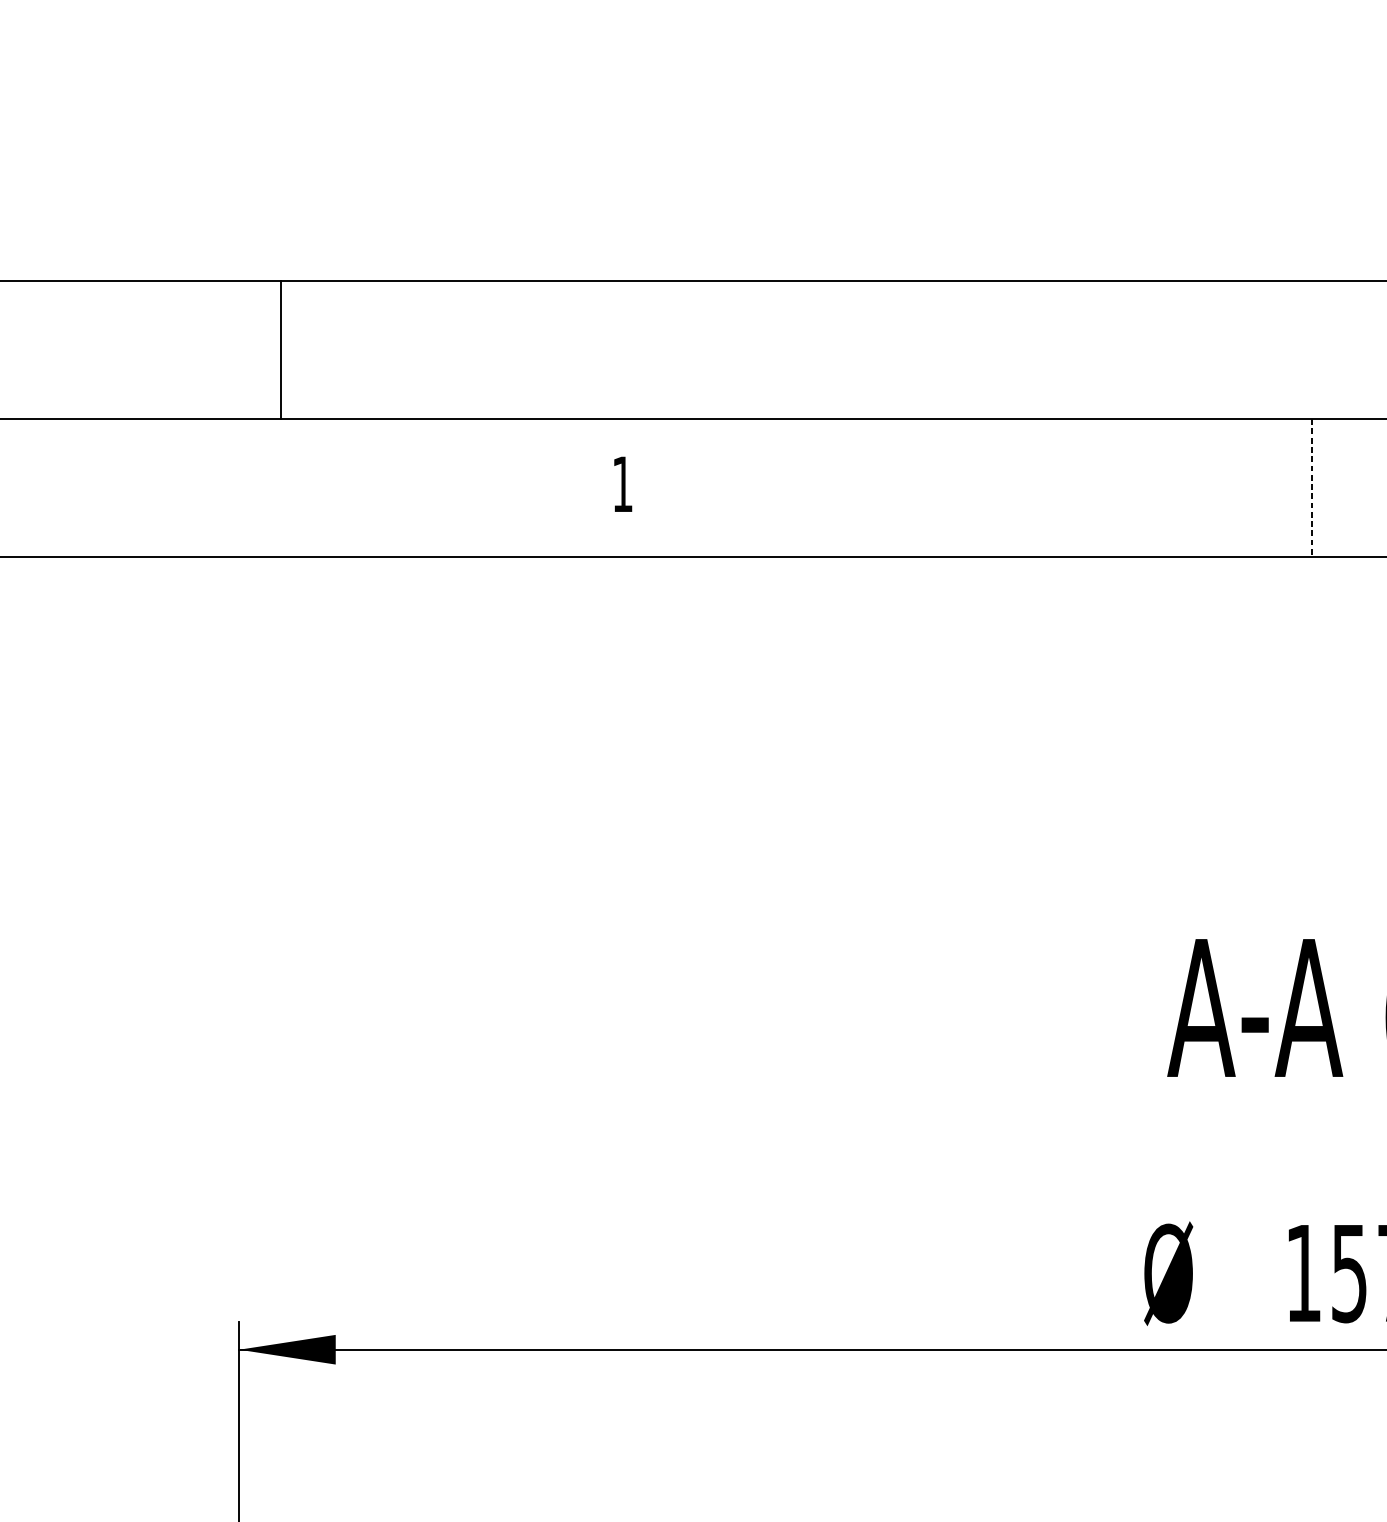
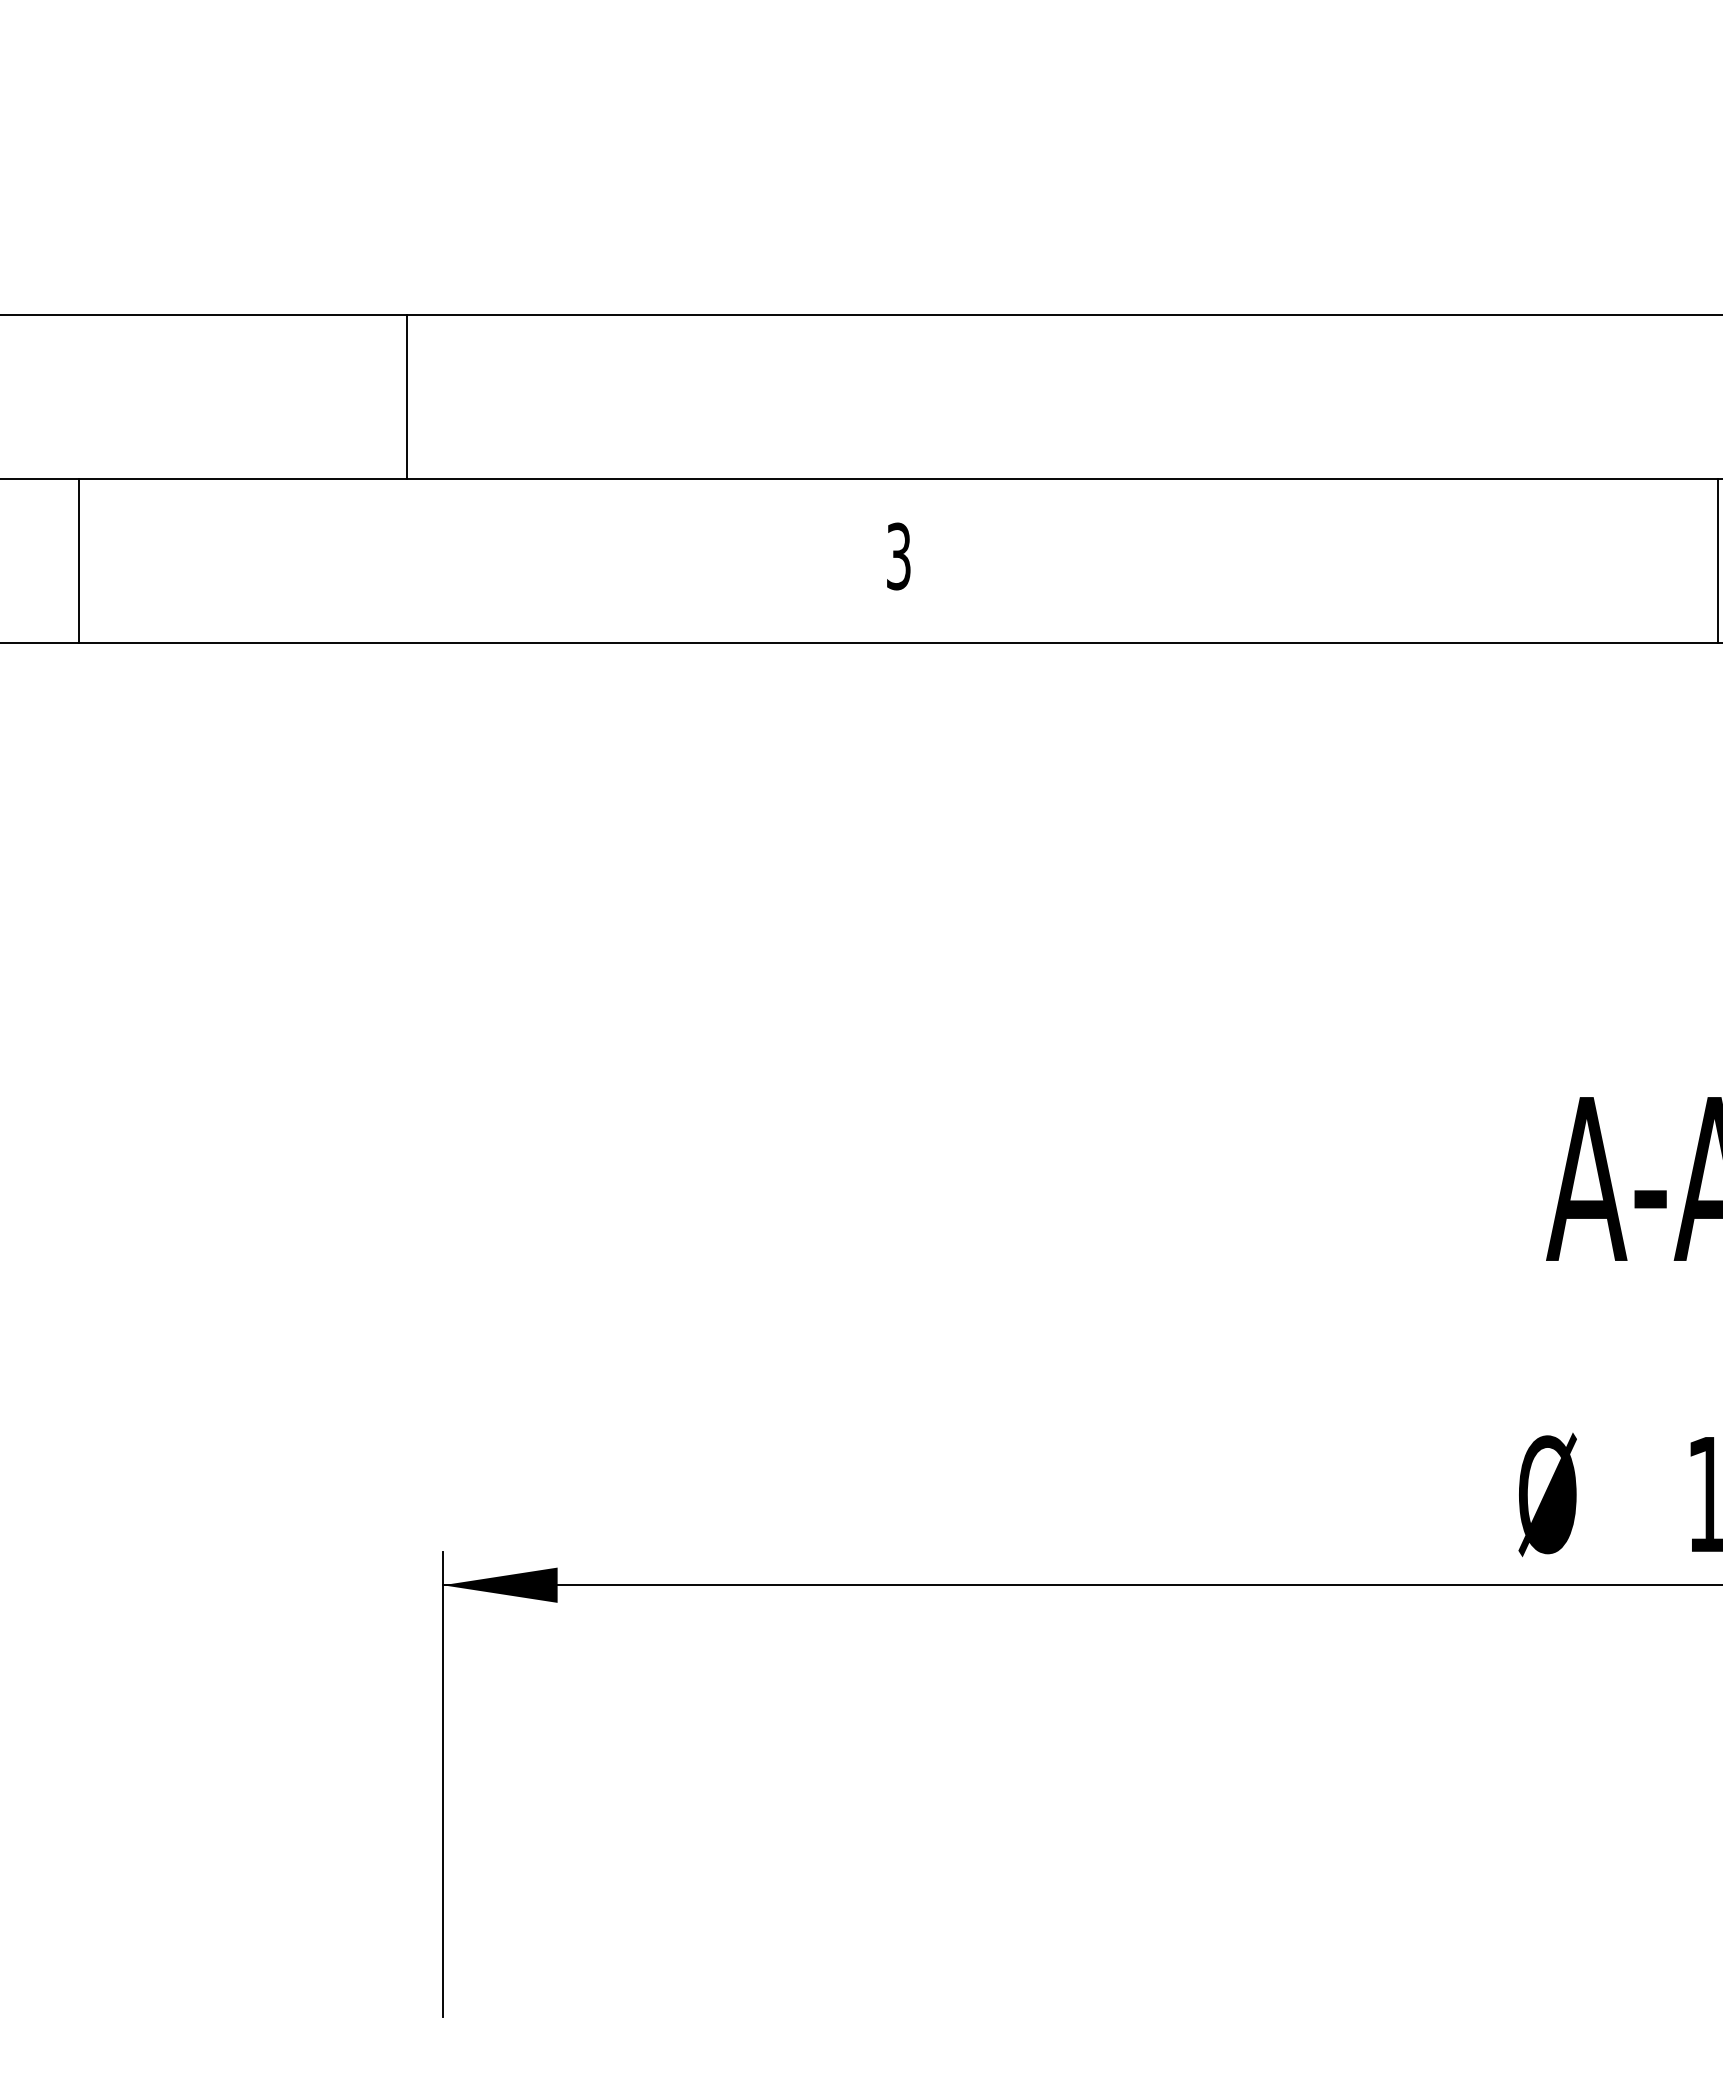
line: (280, 350) -> (406, 397), moved
text: (622, 484) -> (898, 556), 1 -> 3
line: (1311, 488) -> (1717, 561), dashed -> solid

